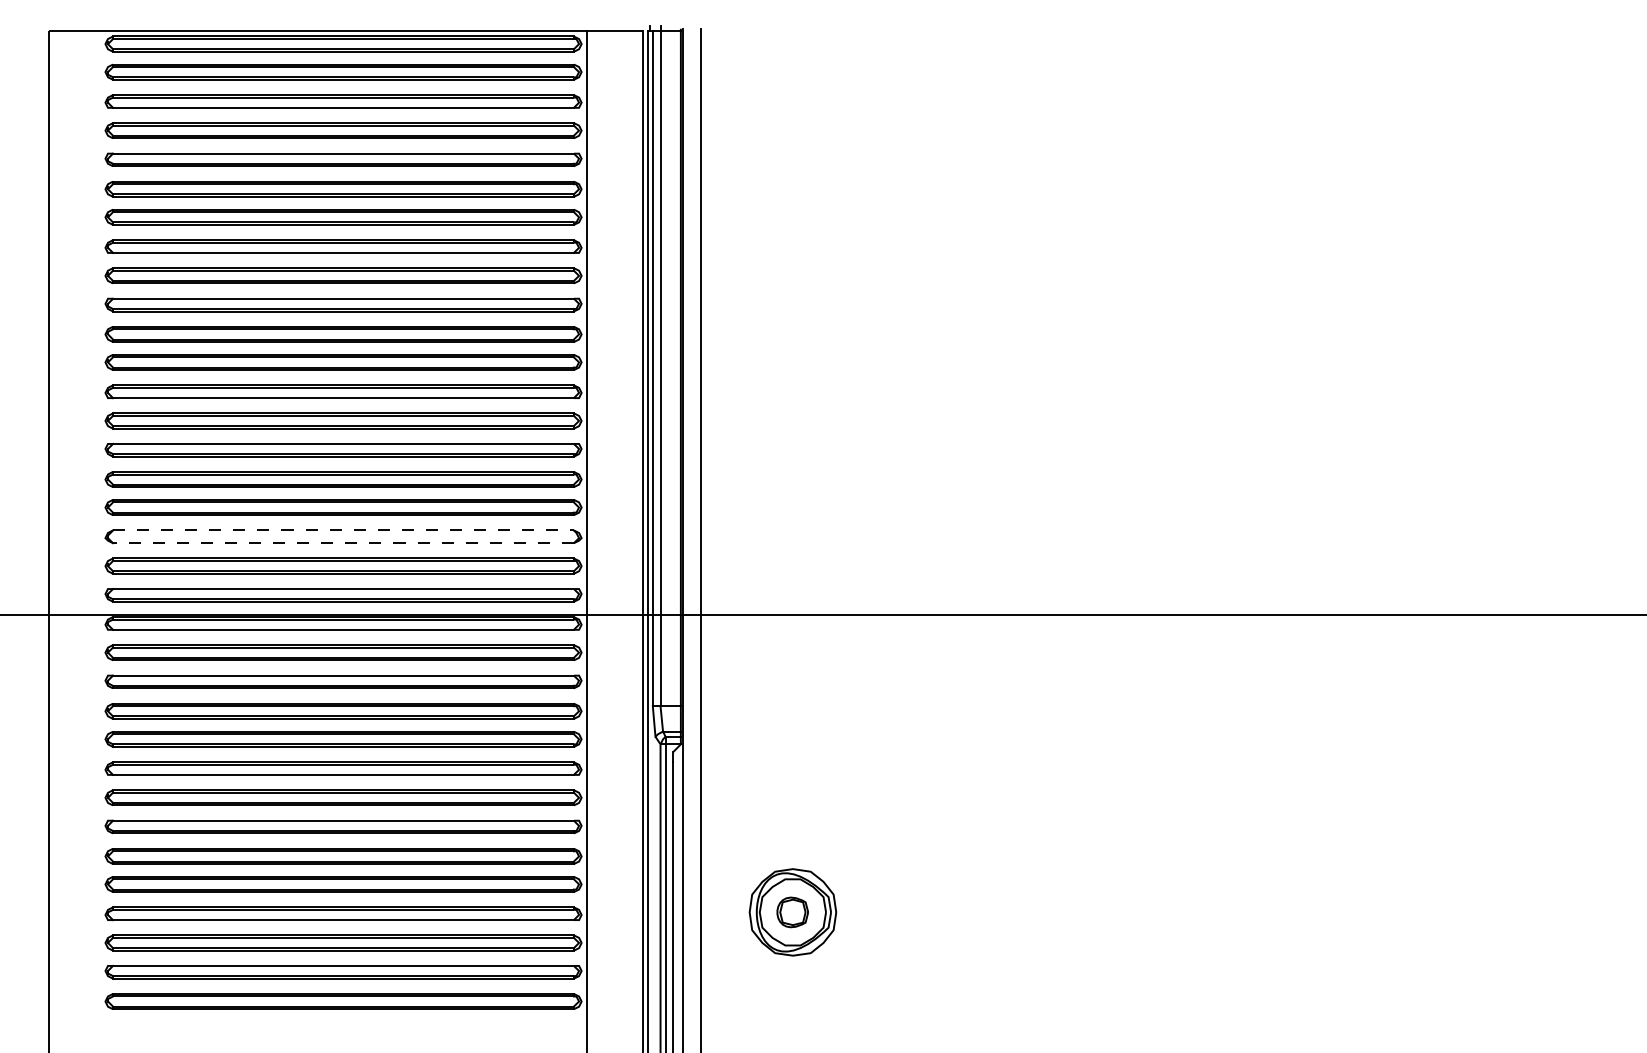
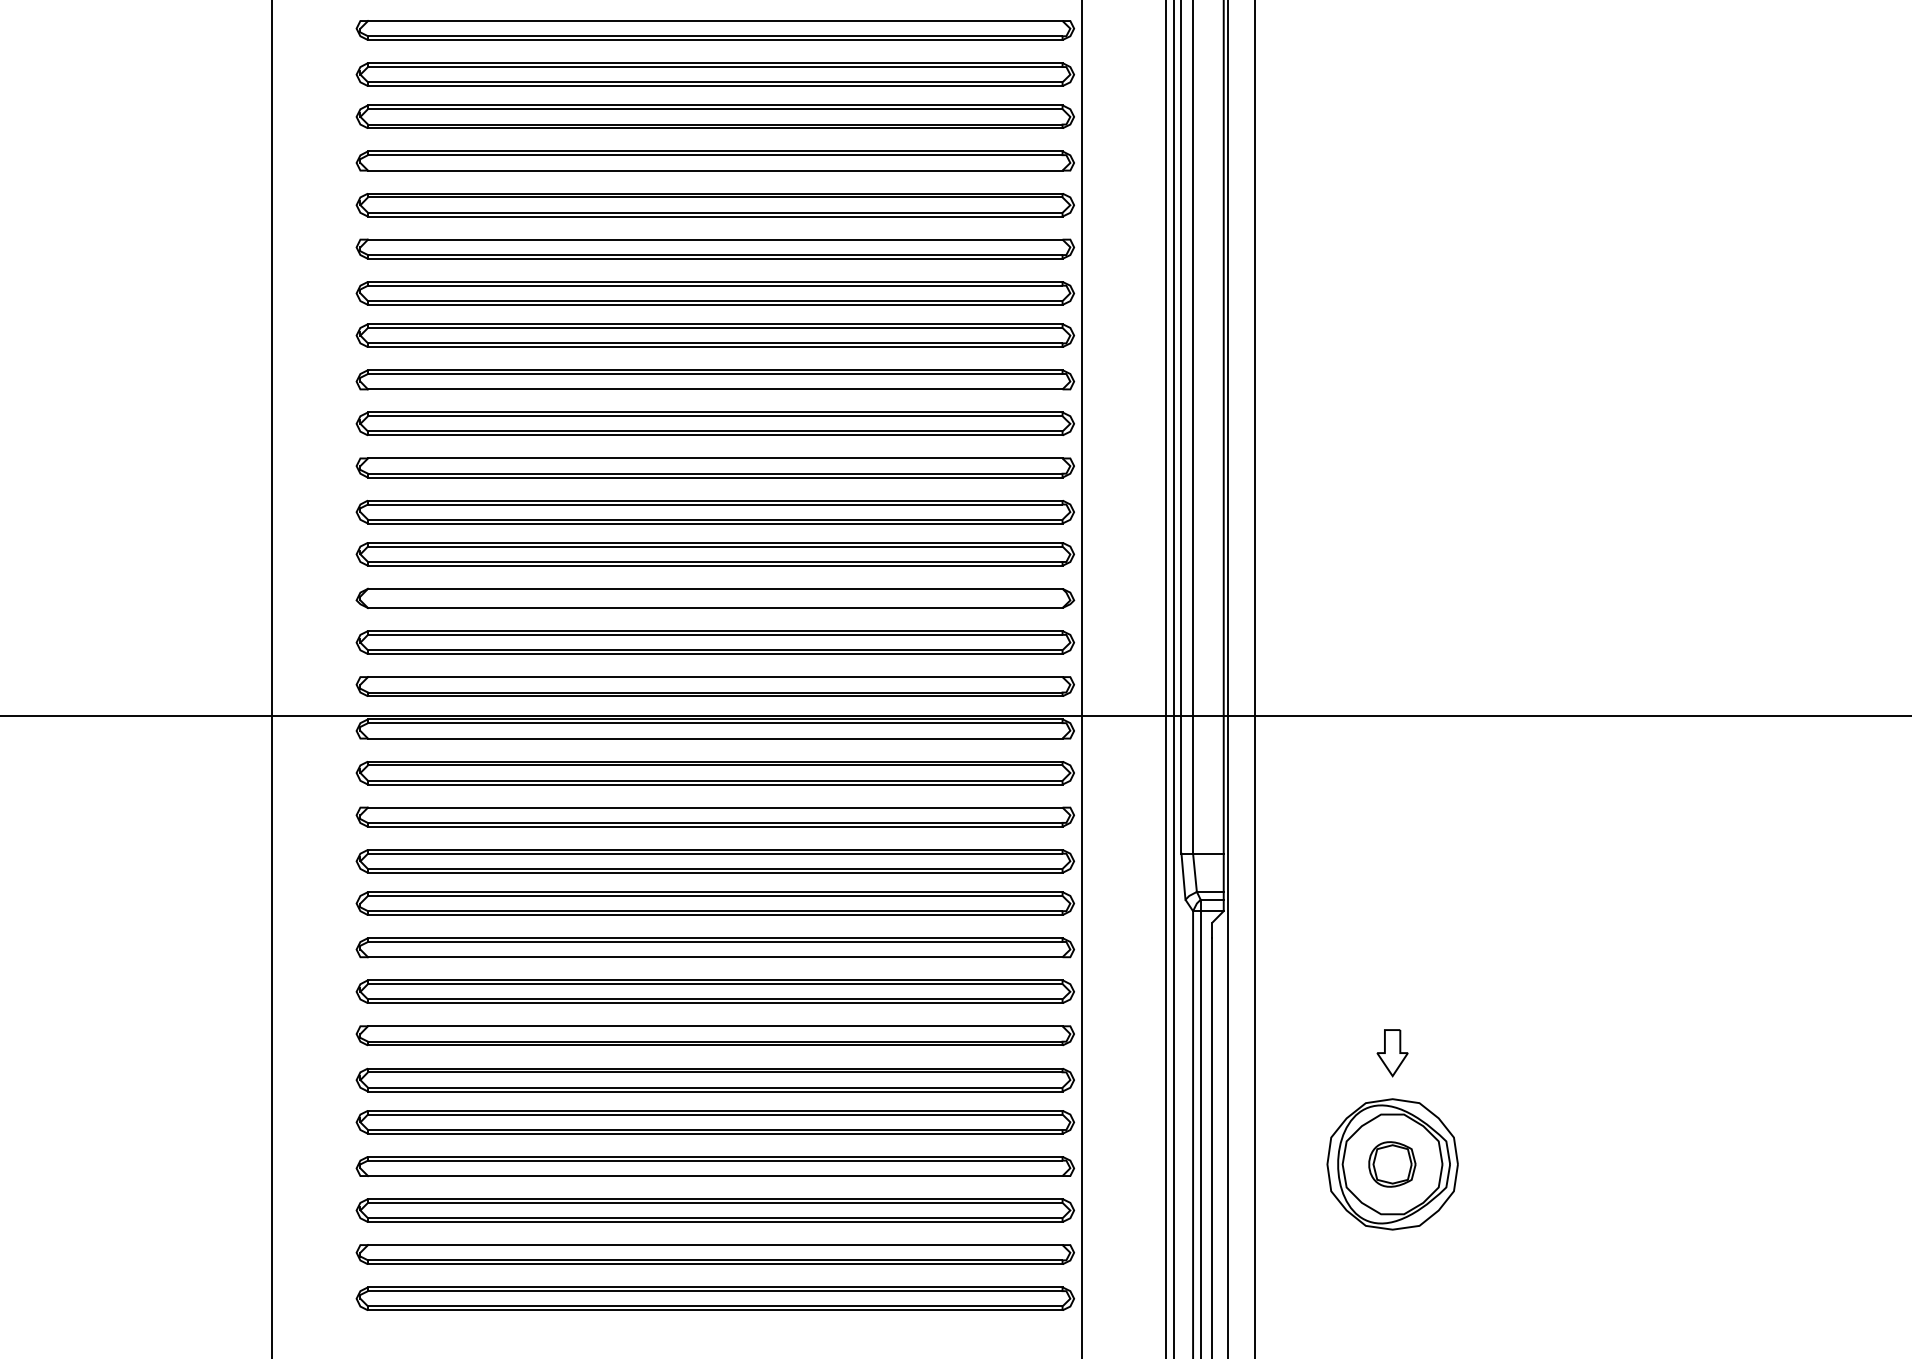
line: (343, 530) -> (715, 588), dashed -> solid
line: (342, 543) -> (713, 608), dashed -> solid
part: (792, 838) -> (1391, 1053), added

